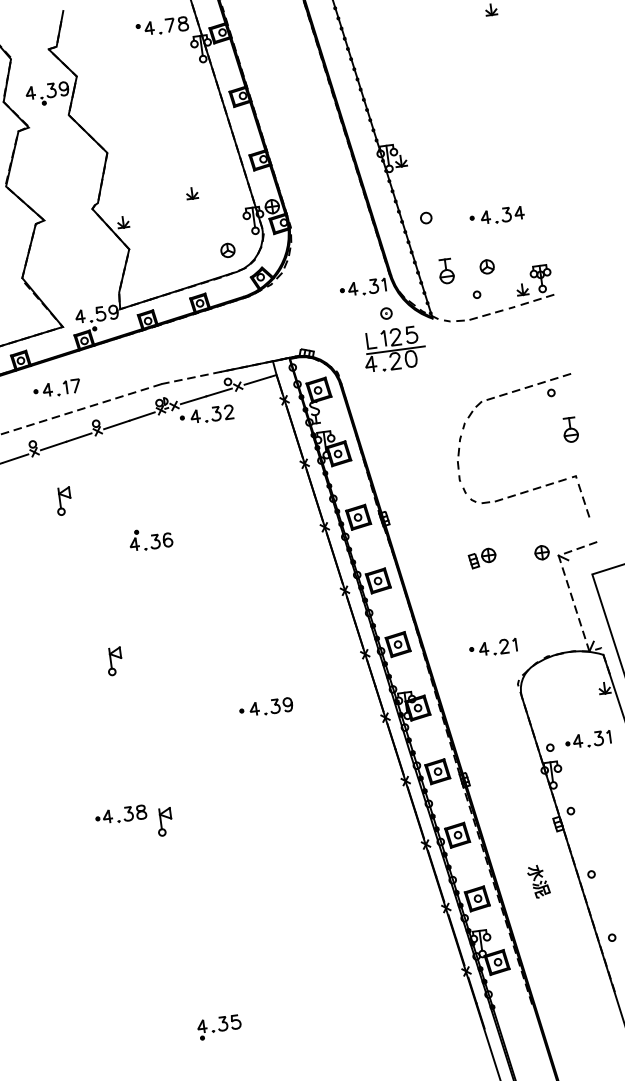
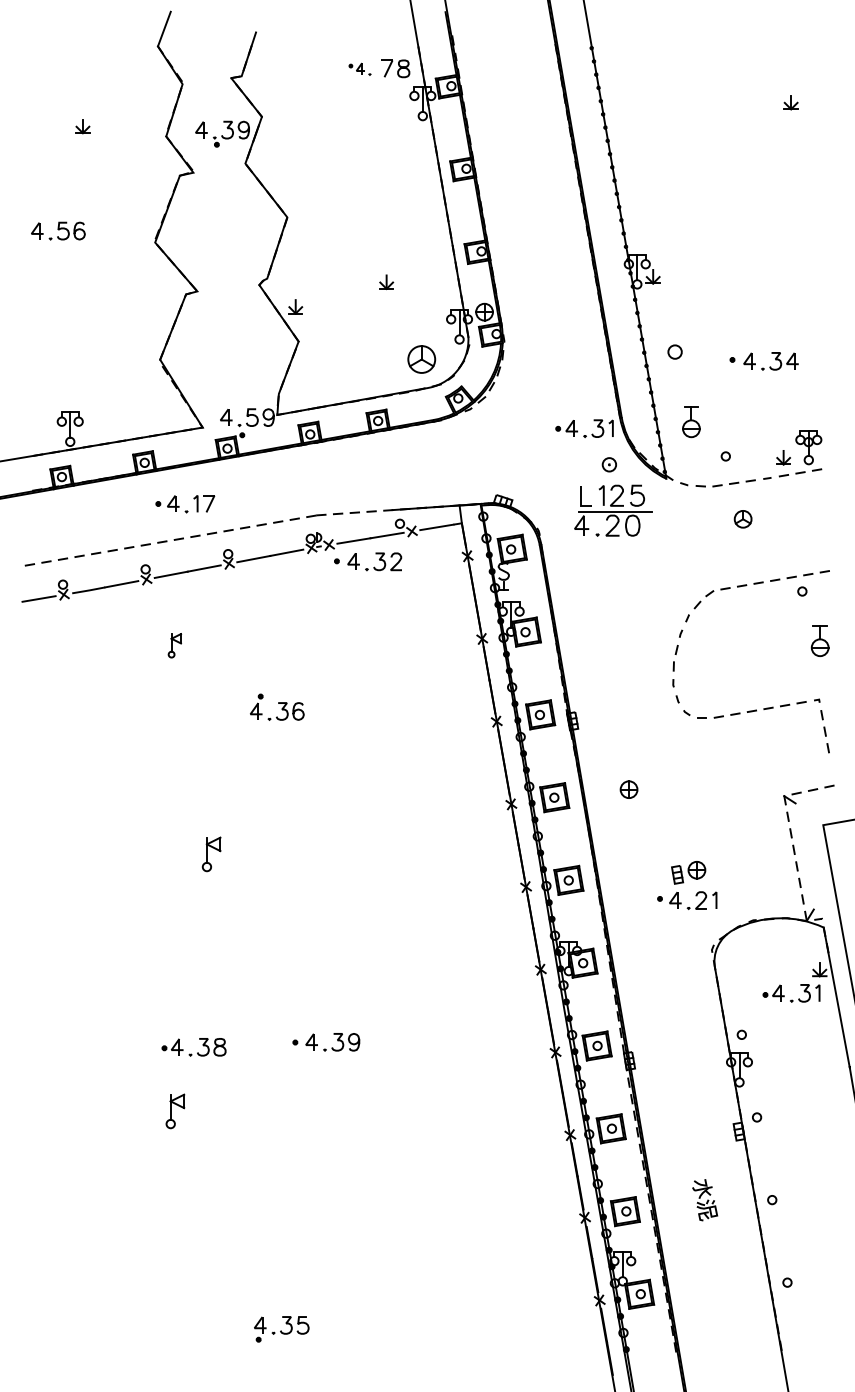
part: (148, 29) -> (359, 69), size x0.7
part: (227, 250) -> (421, 359), size x1.6
part: (486, 267) -> (742, 519), moved
part: (63, 501) -> (174, 645), size x0.7
part: (541, 552) -> (628, 789), moved
part: (482, 558) -> (688, 872), moved
part: (266, 712) -> (325, 1048), moved
part: (588, 740) -> (791, 993), moved
part: (164, 822) -> (175, 1111), moved

